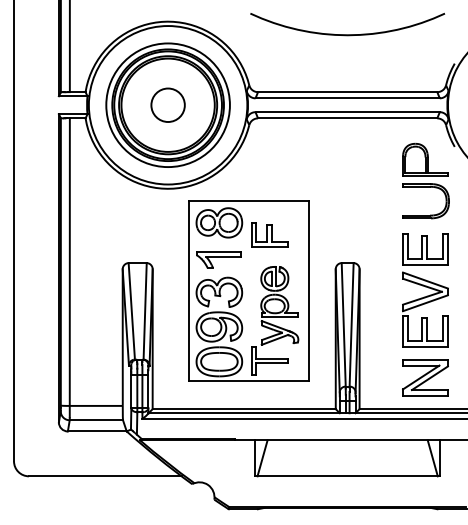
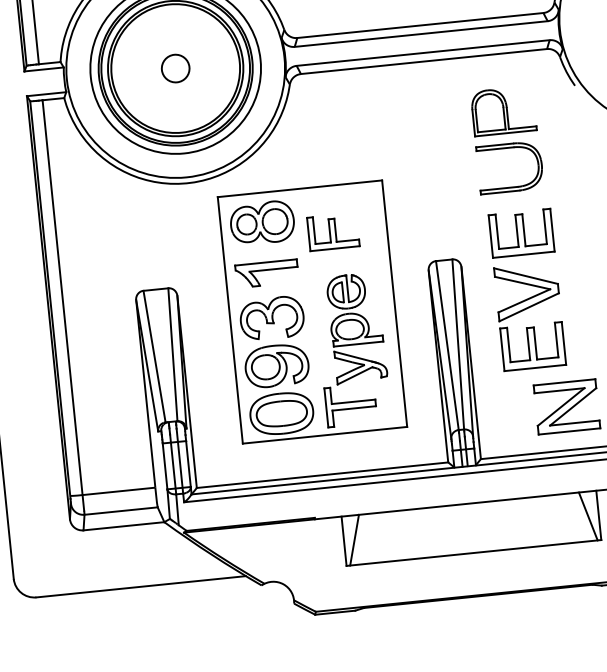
circle: (167, 105) -> (174, 68), size x0.6
part: (425, 181) -> (506, 140), moved
part: (425, 290) -> (527, 289), moved

